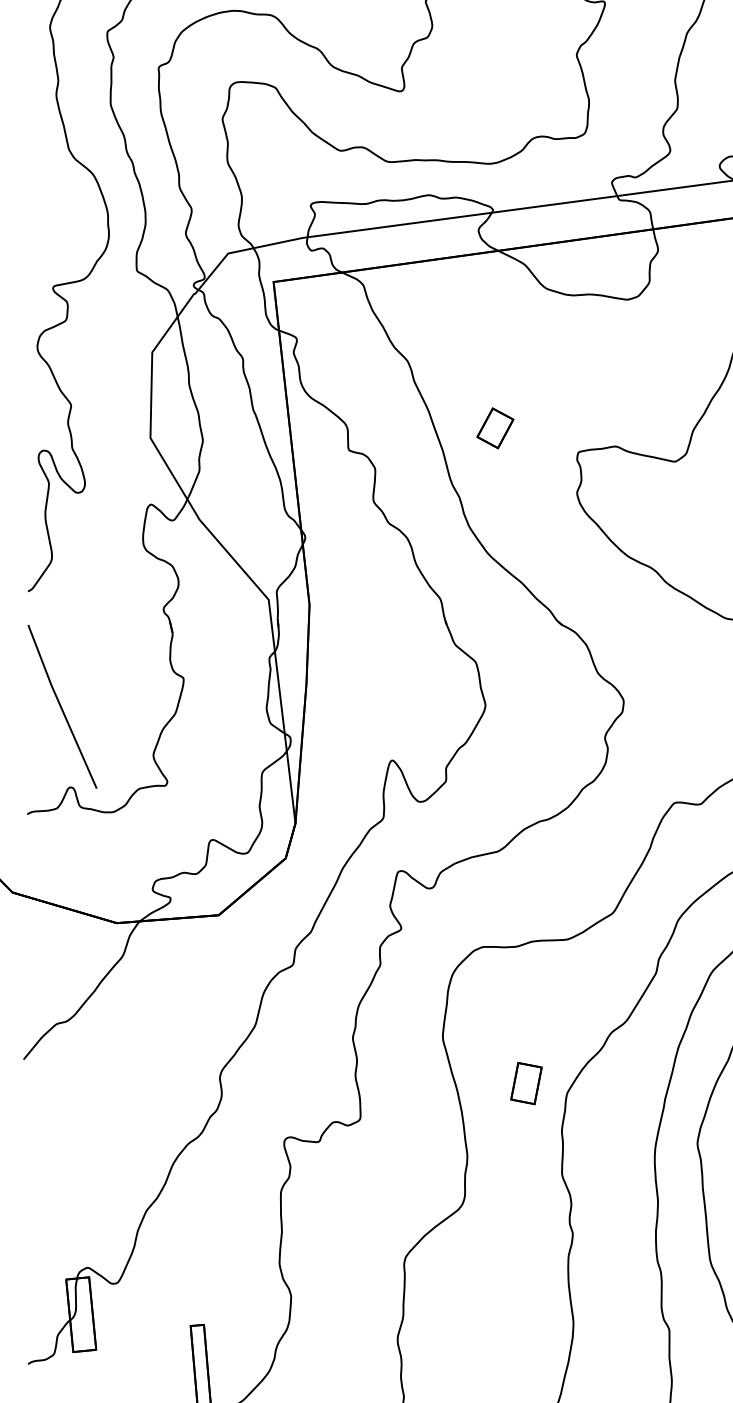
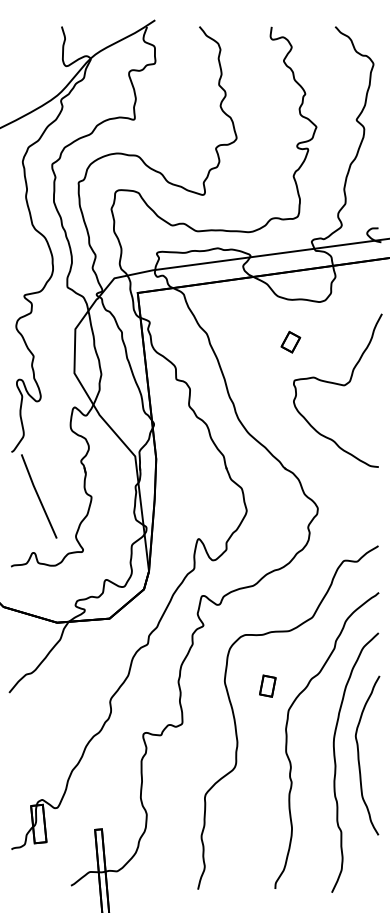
part: (494, 426) -> (290, 341), moved
line: (63, 706) -> (39, 496), moved
part: (525, 1082) -> (267, 685), moved

